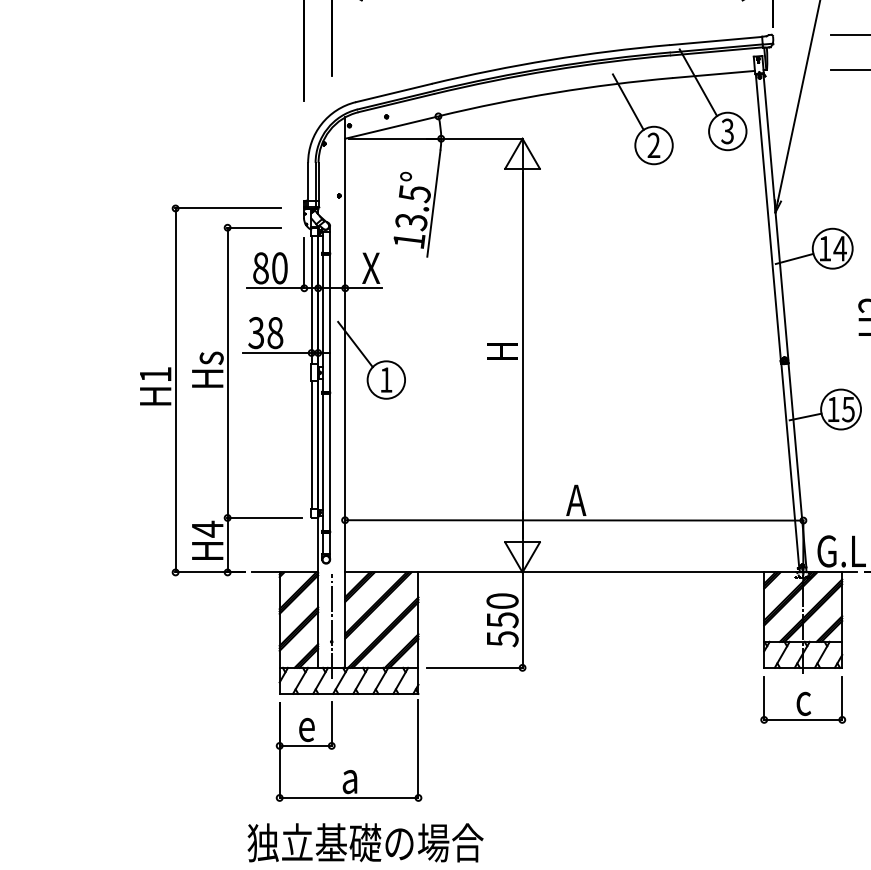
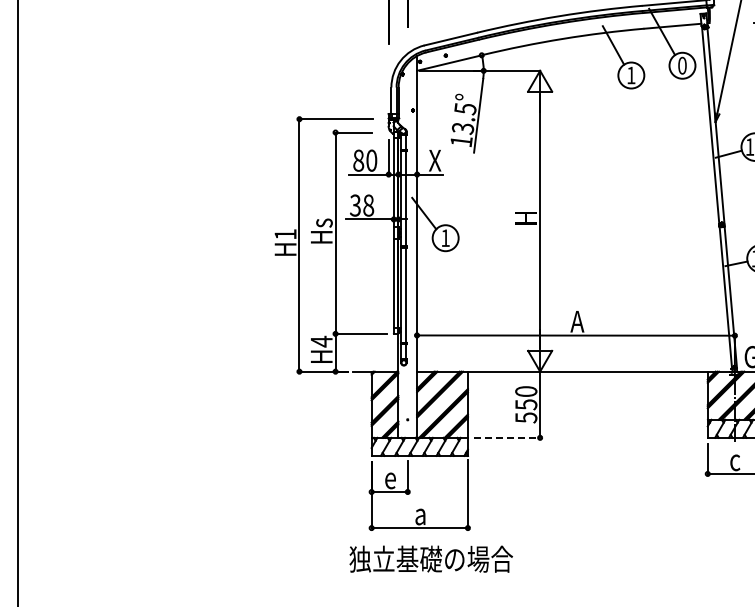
text: (727, 131) -> (682, 65), 3 -> 0
text: (654, 145) -> (631, 75), 2 -> 1
line: (331, 625) -> (407, 408), removed
line: (475, 667) -> (507, 437), solid -> dashed

